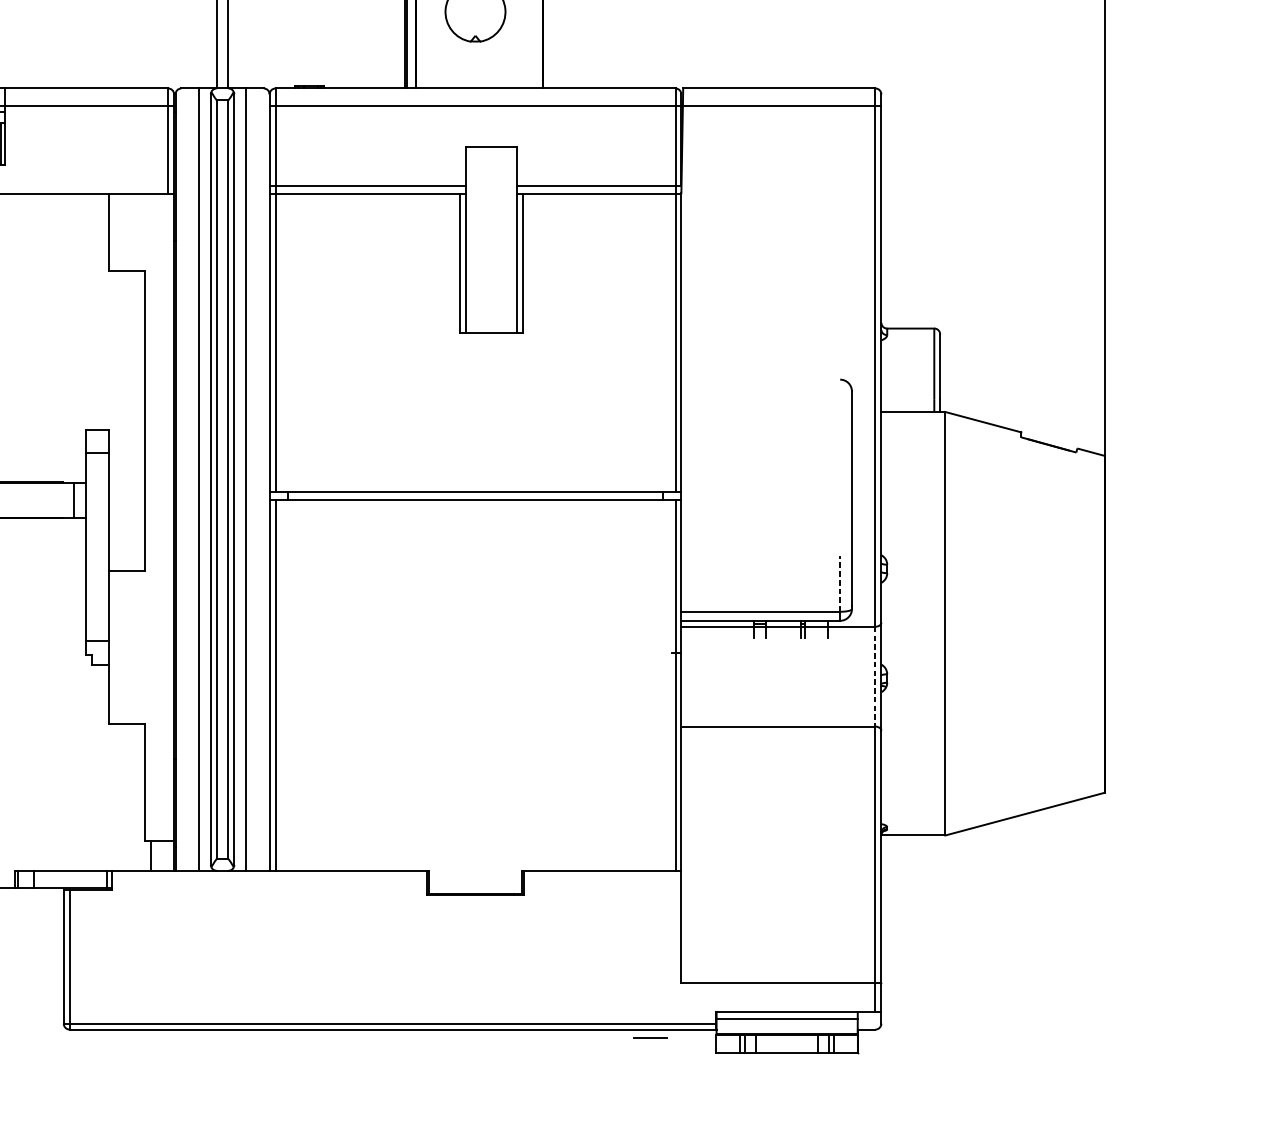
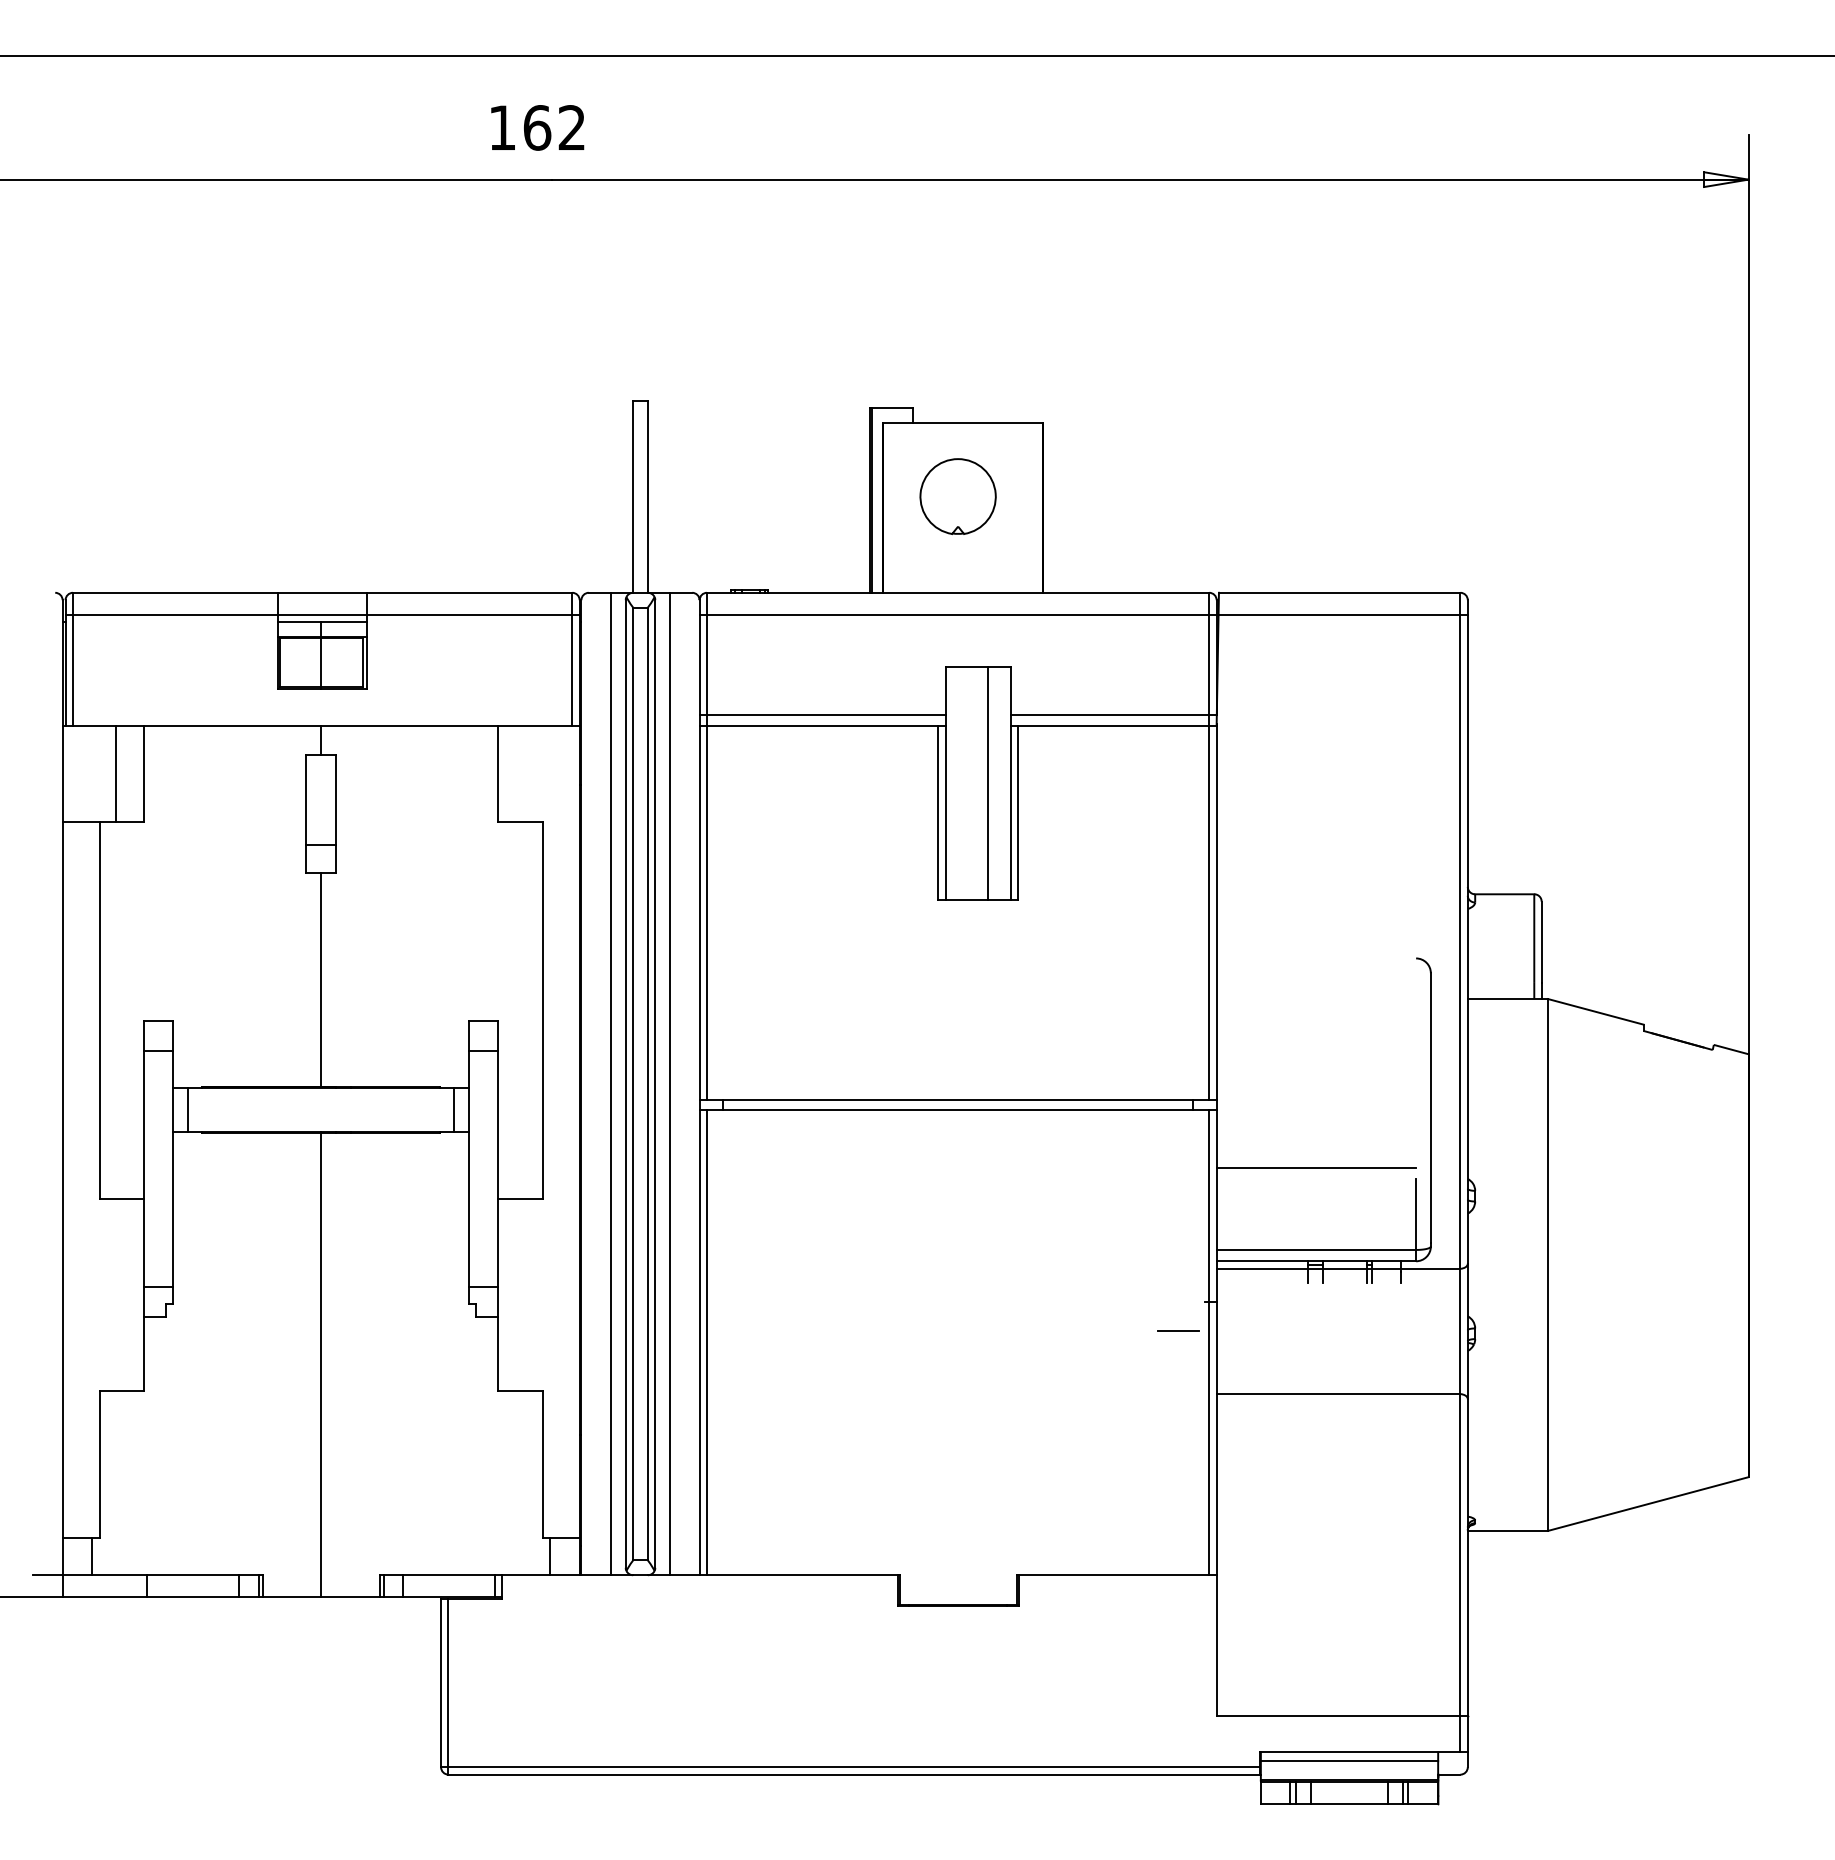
line: (498, 240) -> (987, 783), added
line: (760, 546) -> (1316, 1167), added
line: (840, 583) -> (1416, 1214), dashed -> solid
line: (875, 676) -> (1460, 1331), dashed -> solid
line: (650, 1037) -> (1178, 1330), moved

